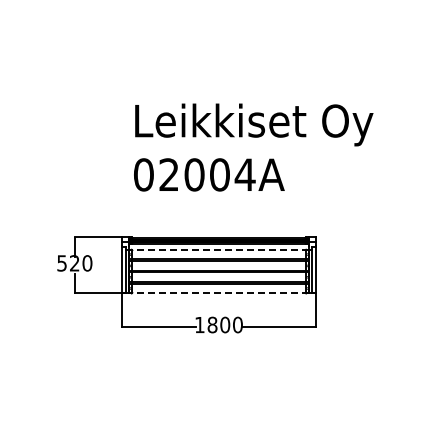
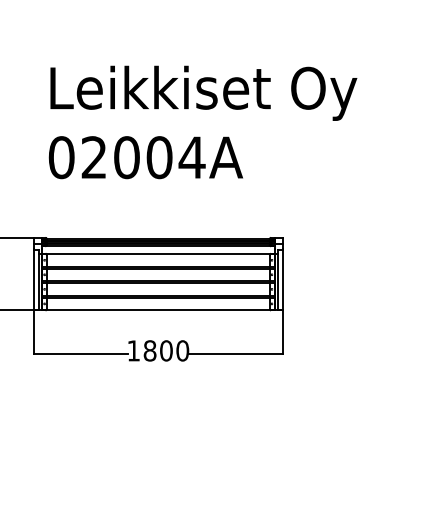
line: (218, 249) -> (157, 253), dashed -> solid
line: (218, 293) -> (157, 310), dashed -> solid

